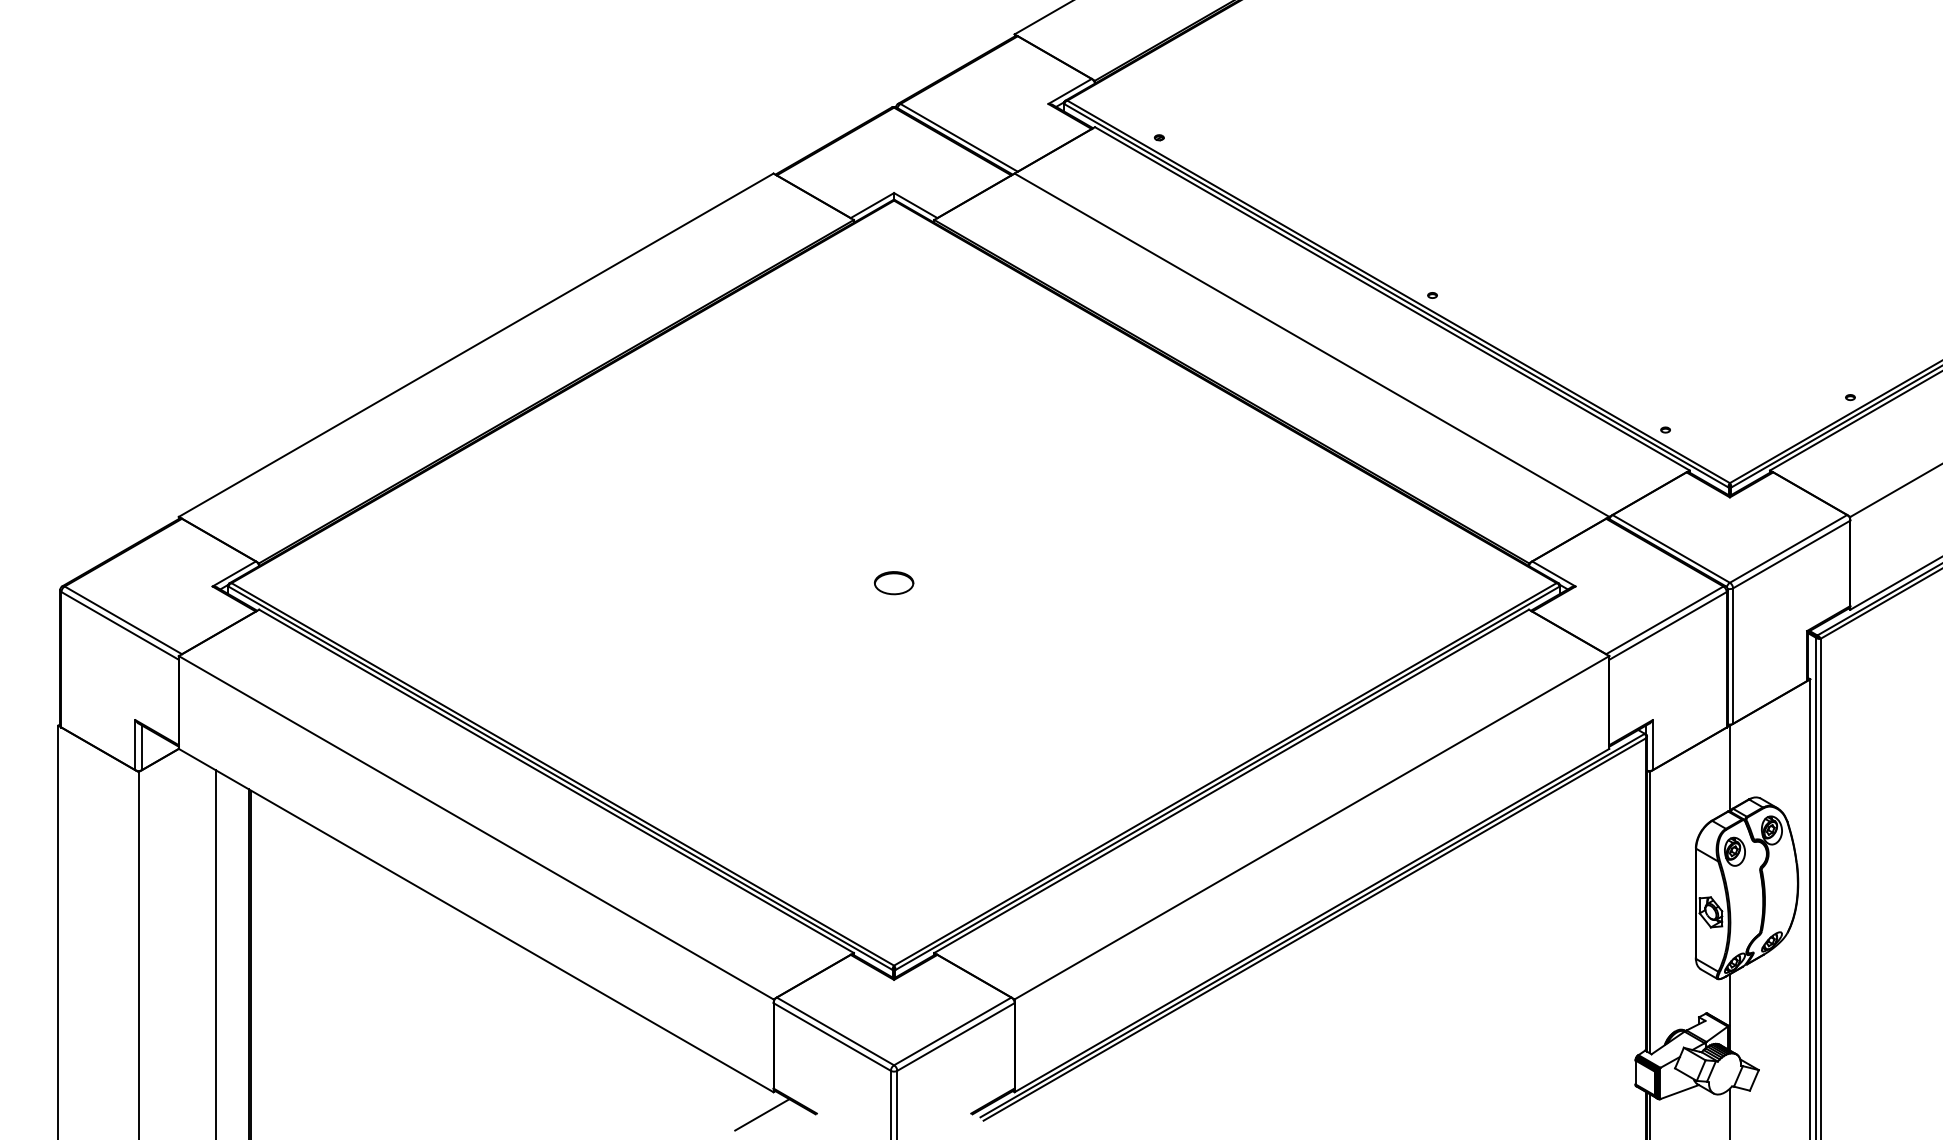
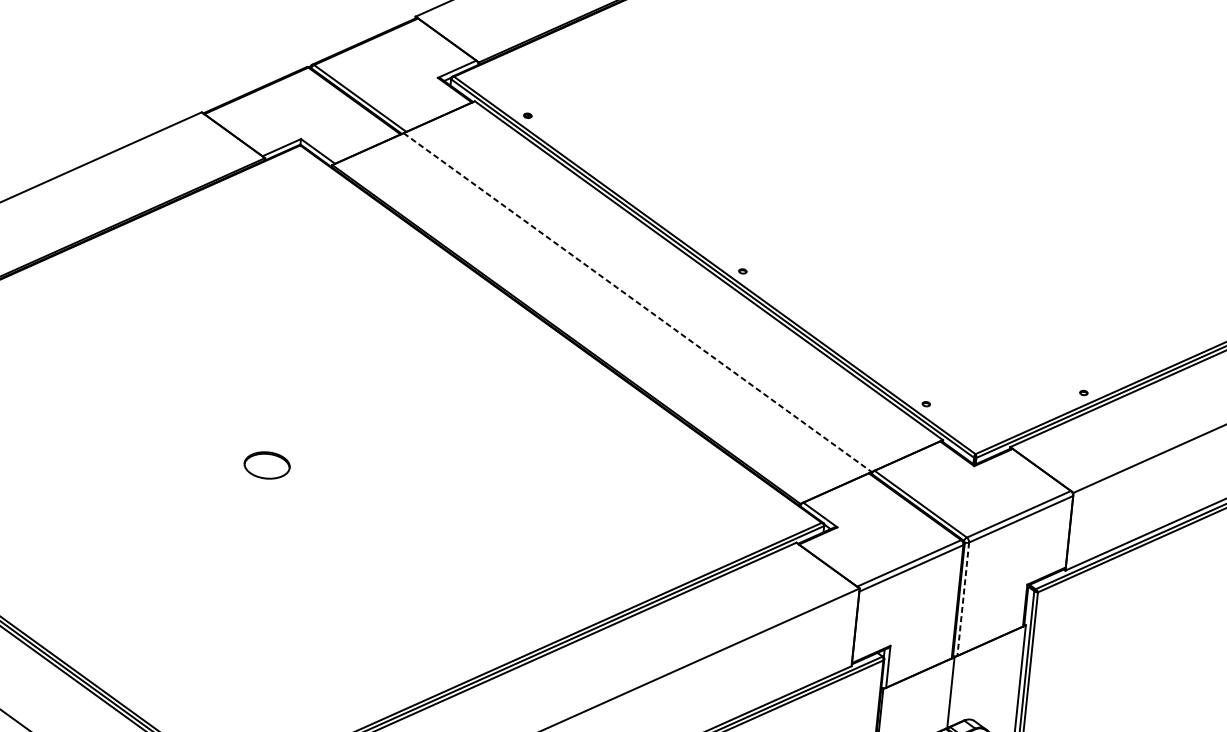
line: (1312, 345) -> (638, 302), solid -> dashed
part: (894, 583) -> (267, 465), size x1.4
line: (1733, 656) -> (963, 599), solid -> dashed

